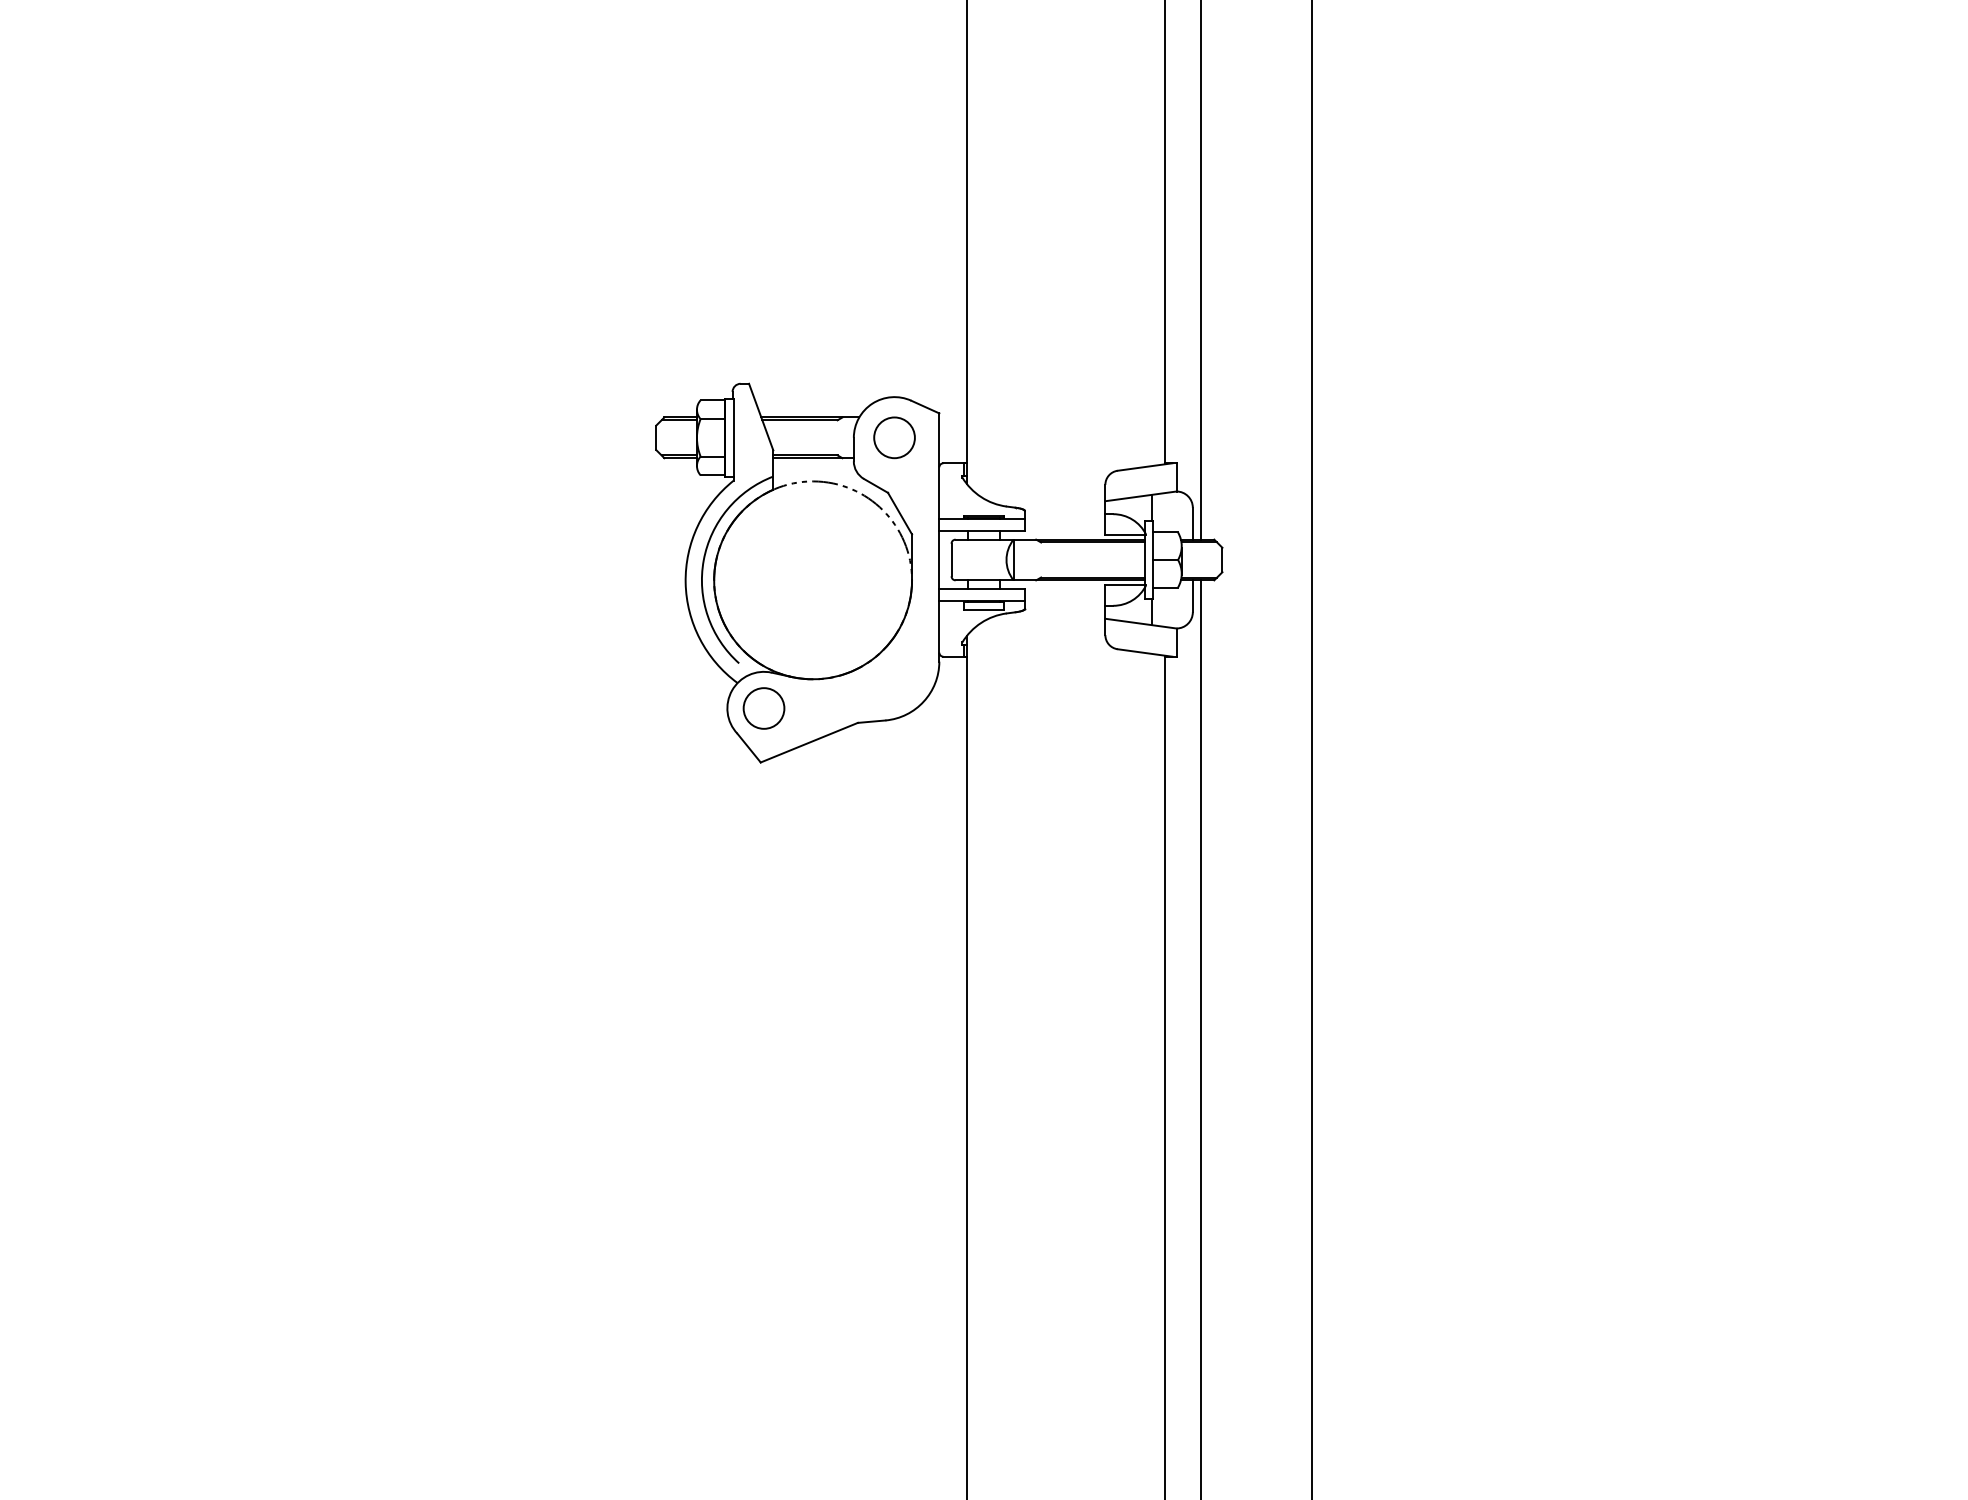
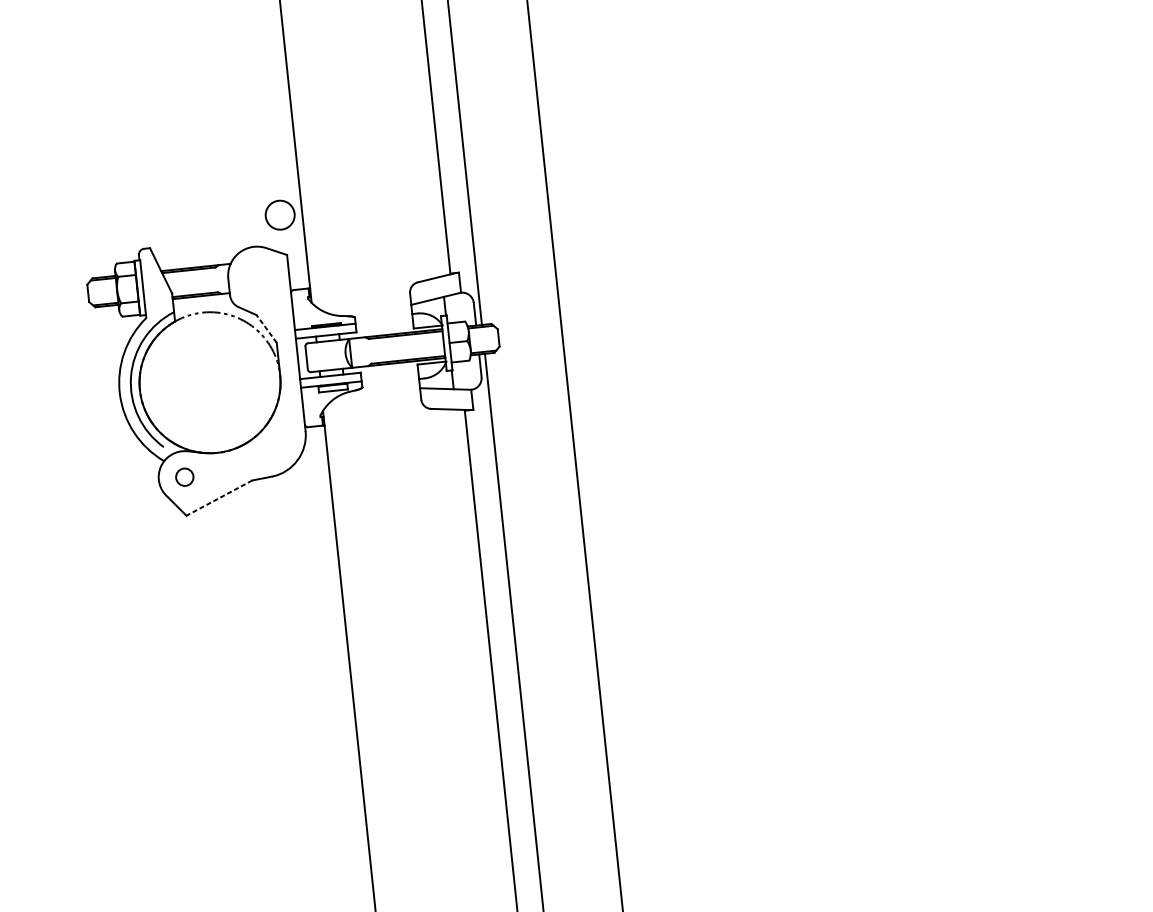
circle: (894, 437) -> (280, 214), moved
line: (899, 513) -> (266, 328), solid -> dashed
circle: (763, 708) -> (184, 477), size x0.6
line: (808, 742) -> (218, 498), solid -> dashed

